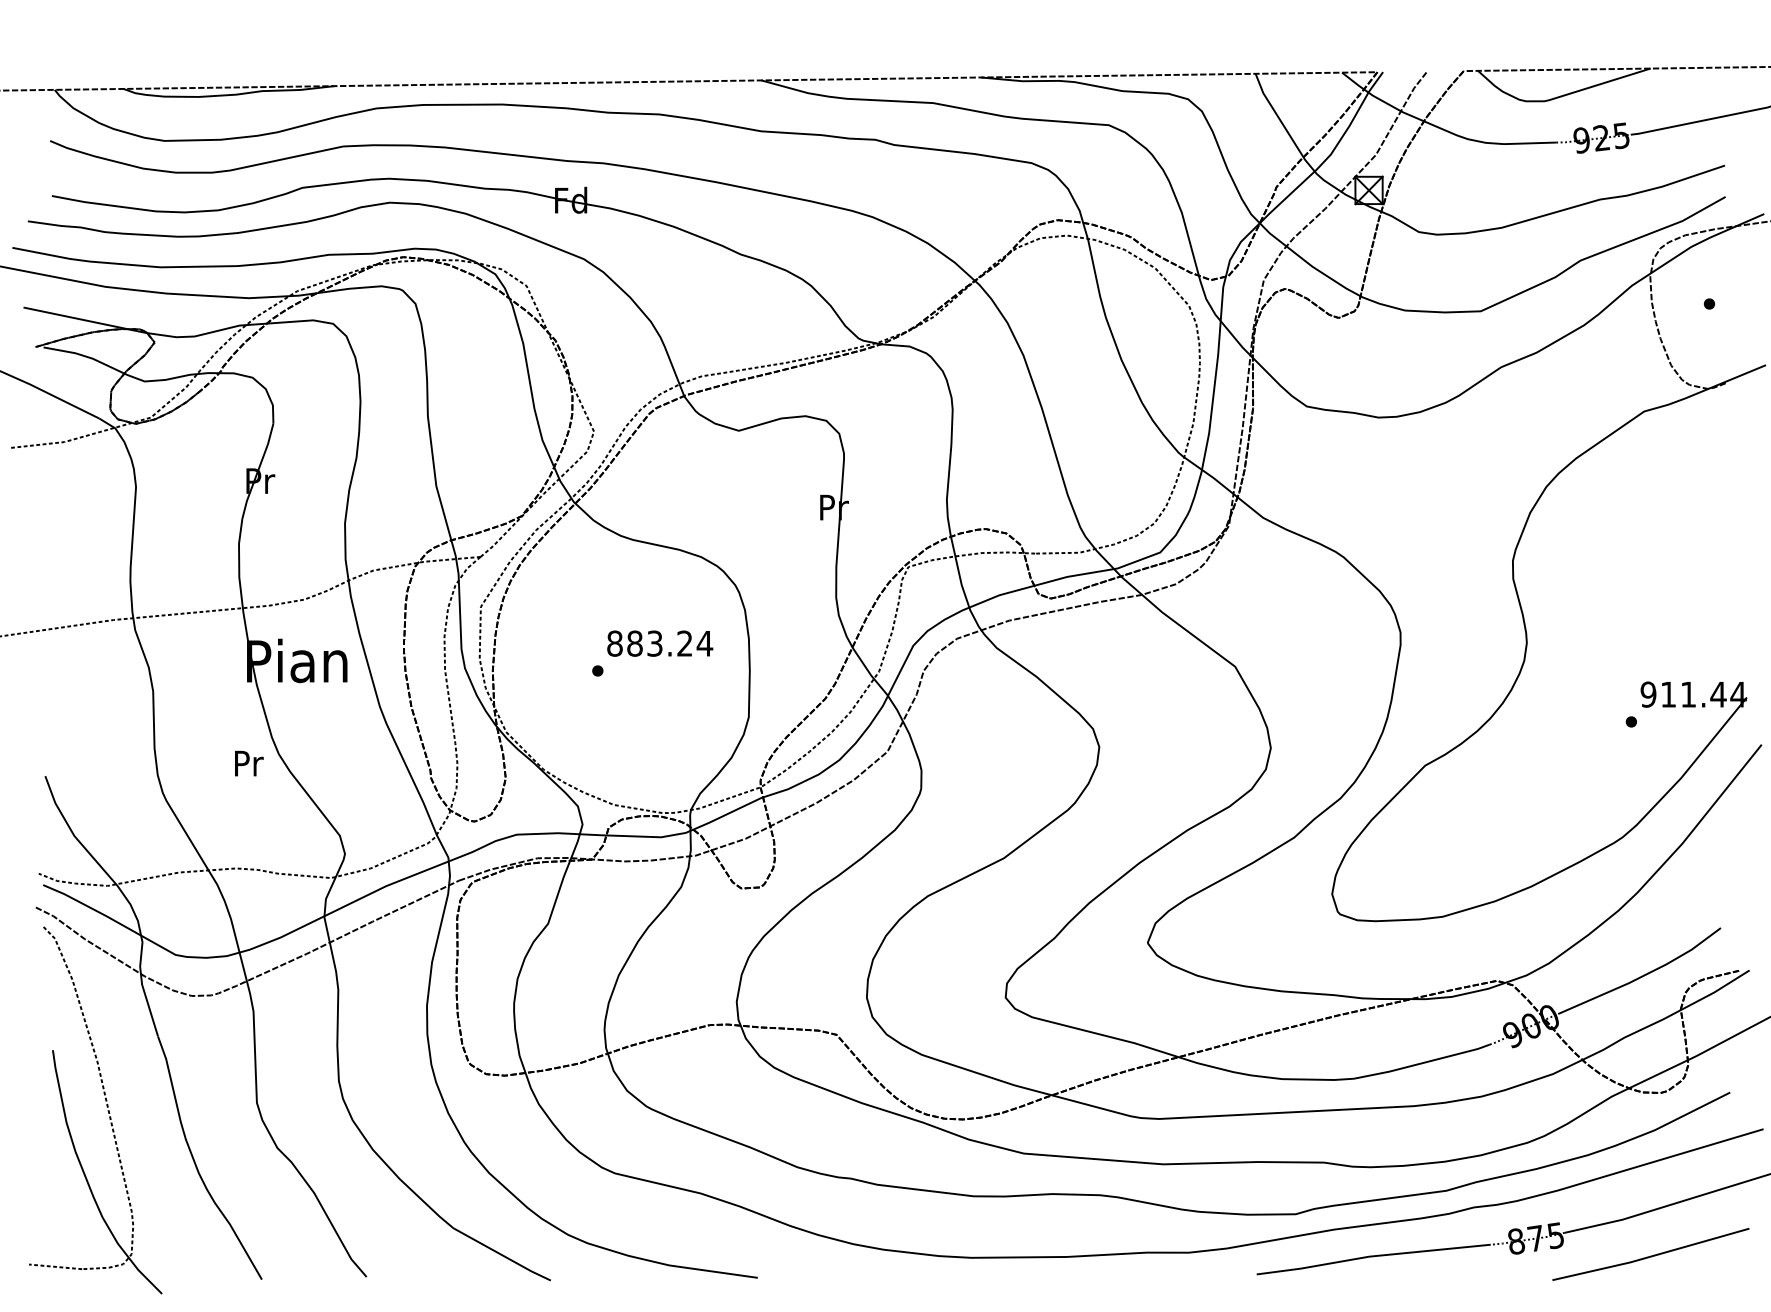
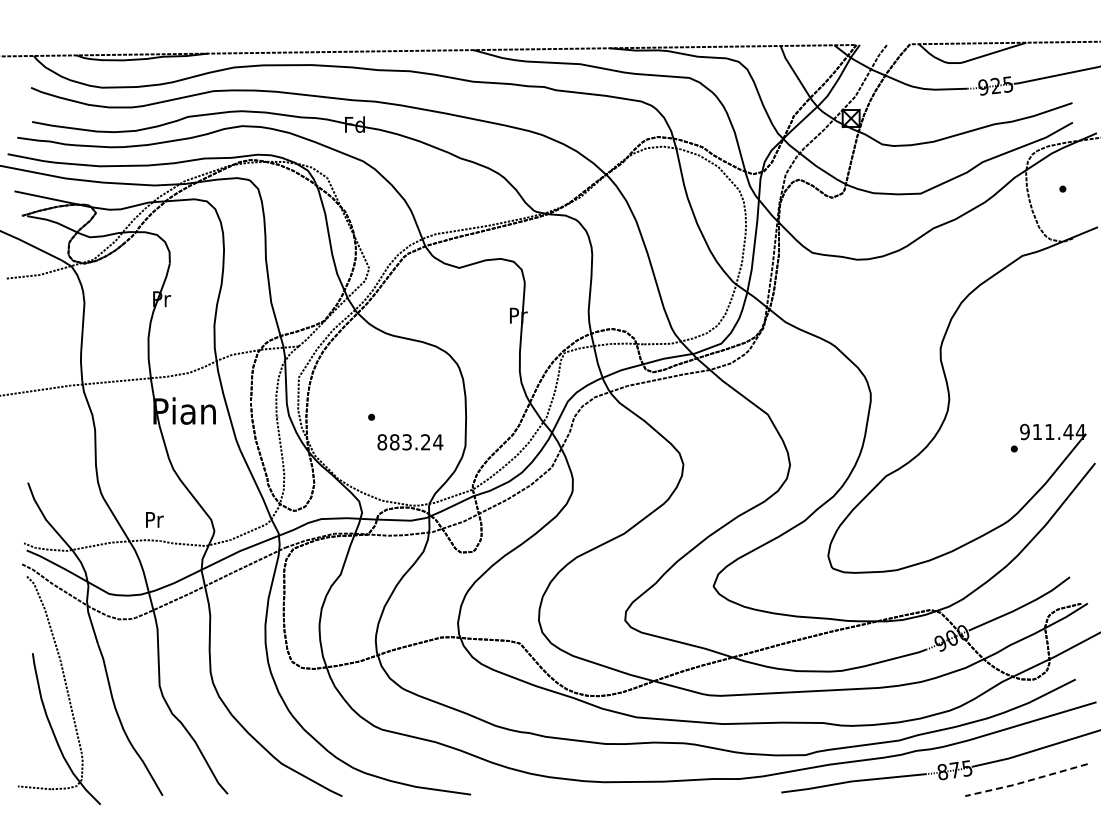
text: (660, 643) -> (410, 442), moved
text: (248, 762) -> (154, 519), moved
line: (1651, 1256) -> (1026, 781), solid -> dashed

